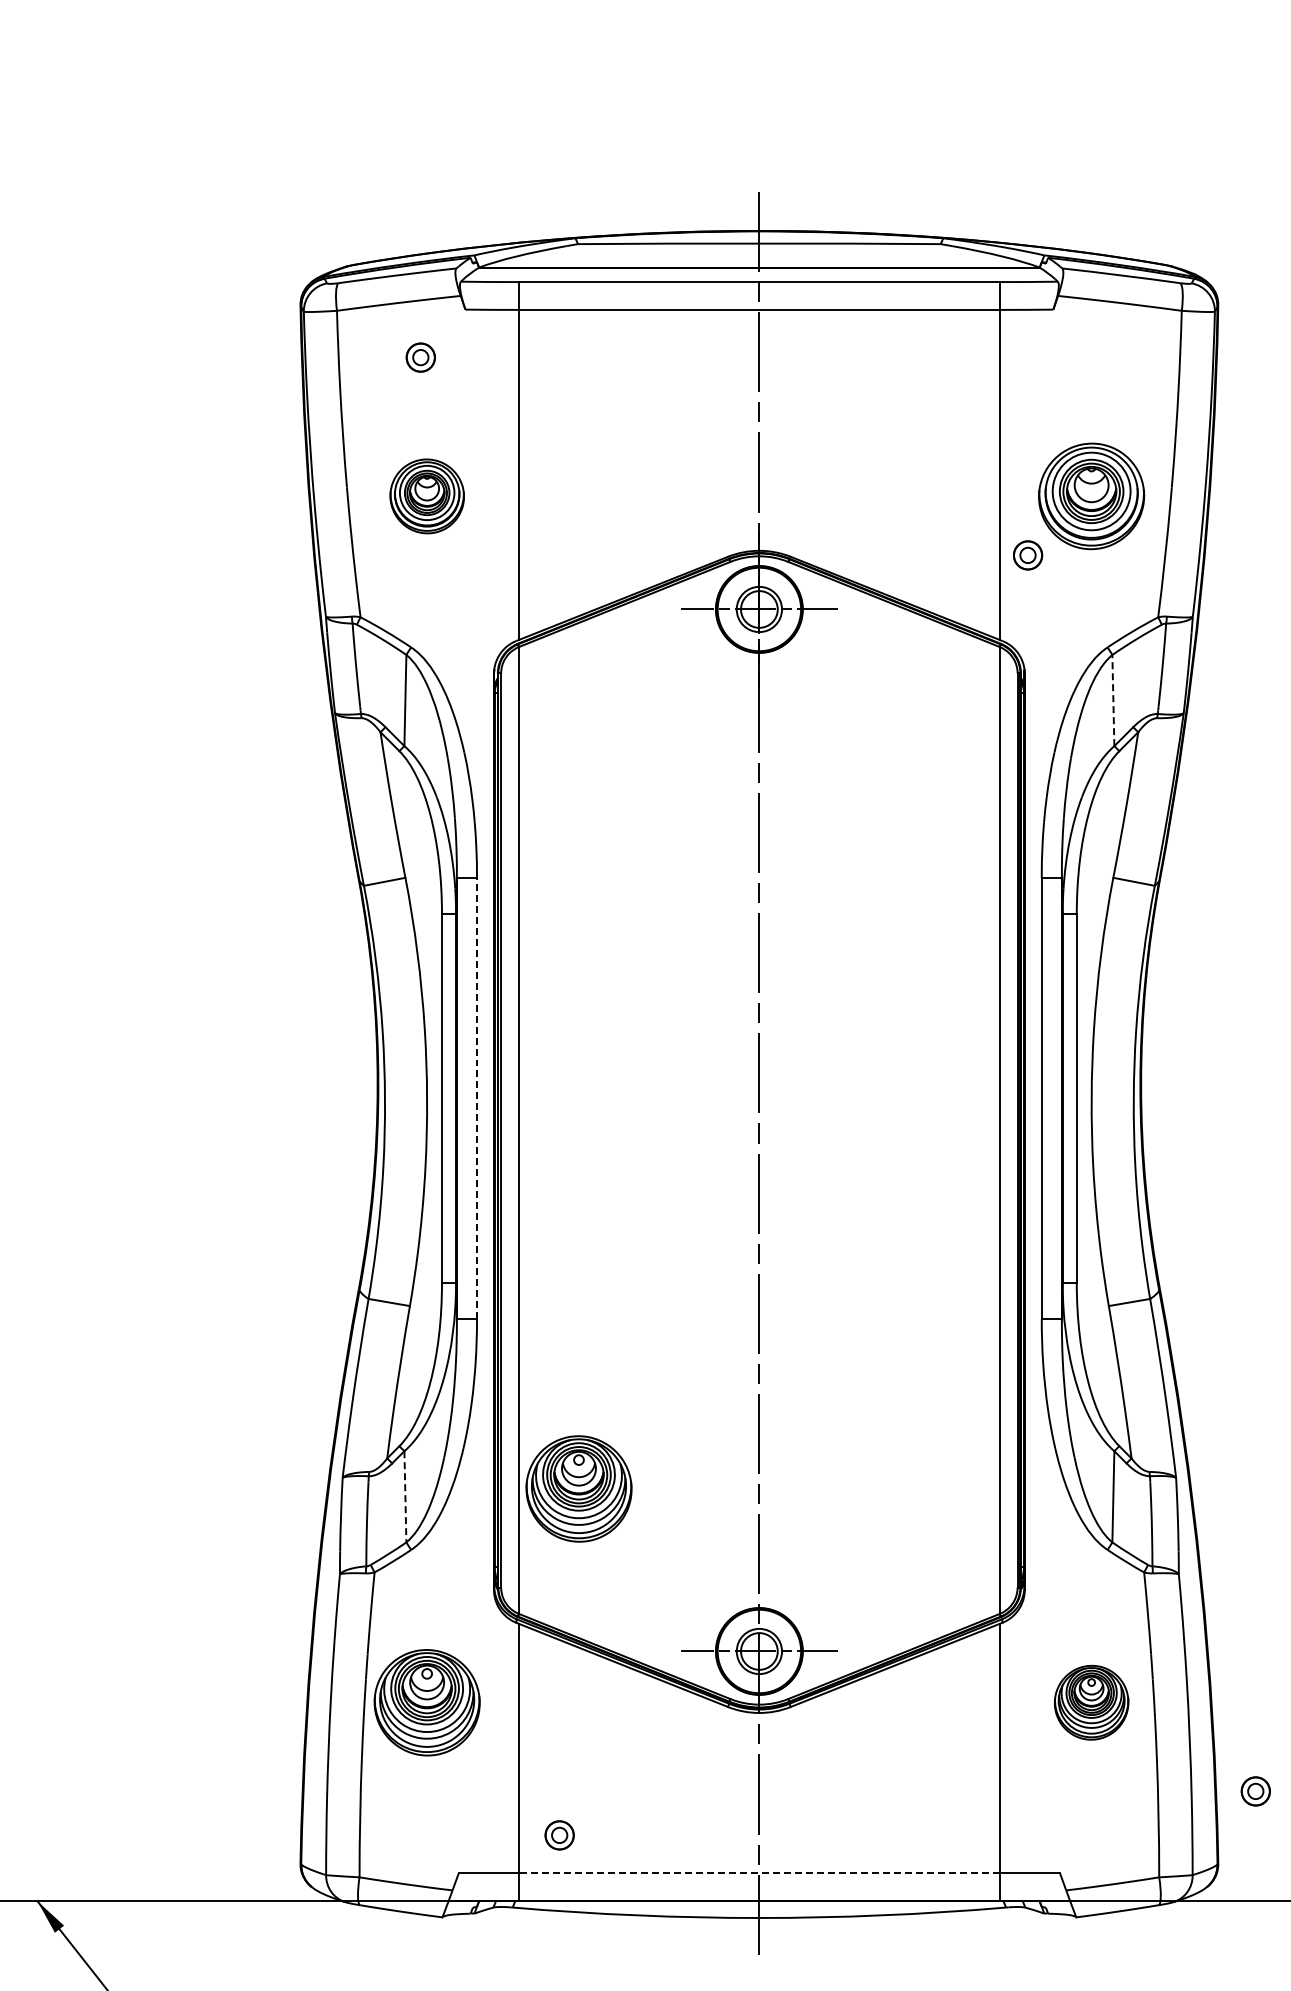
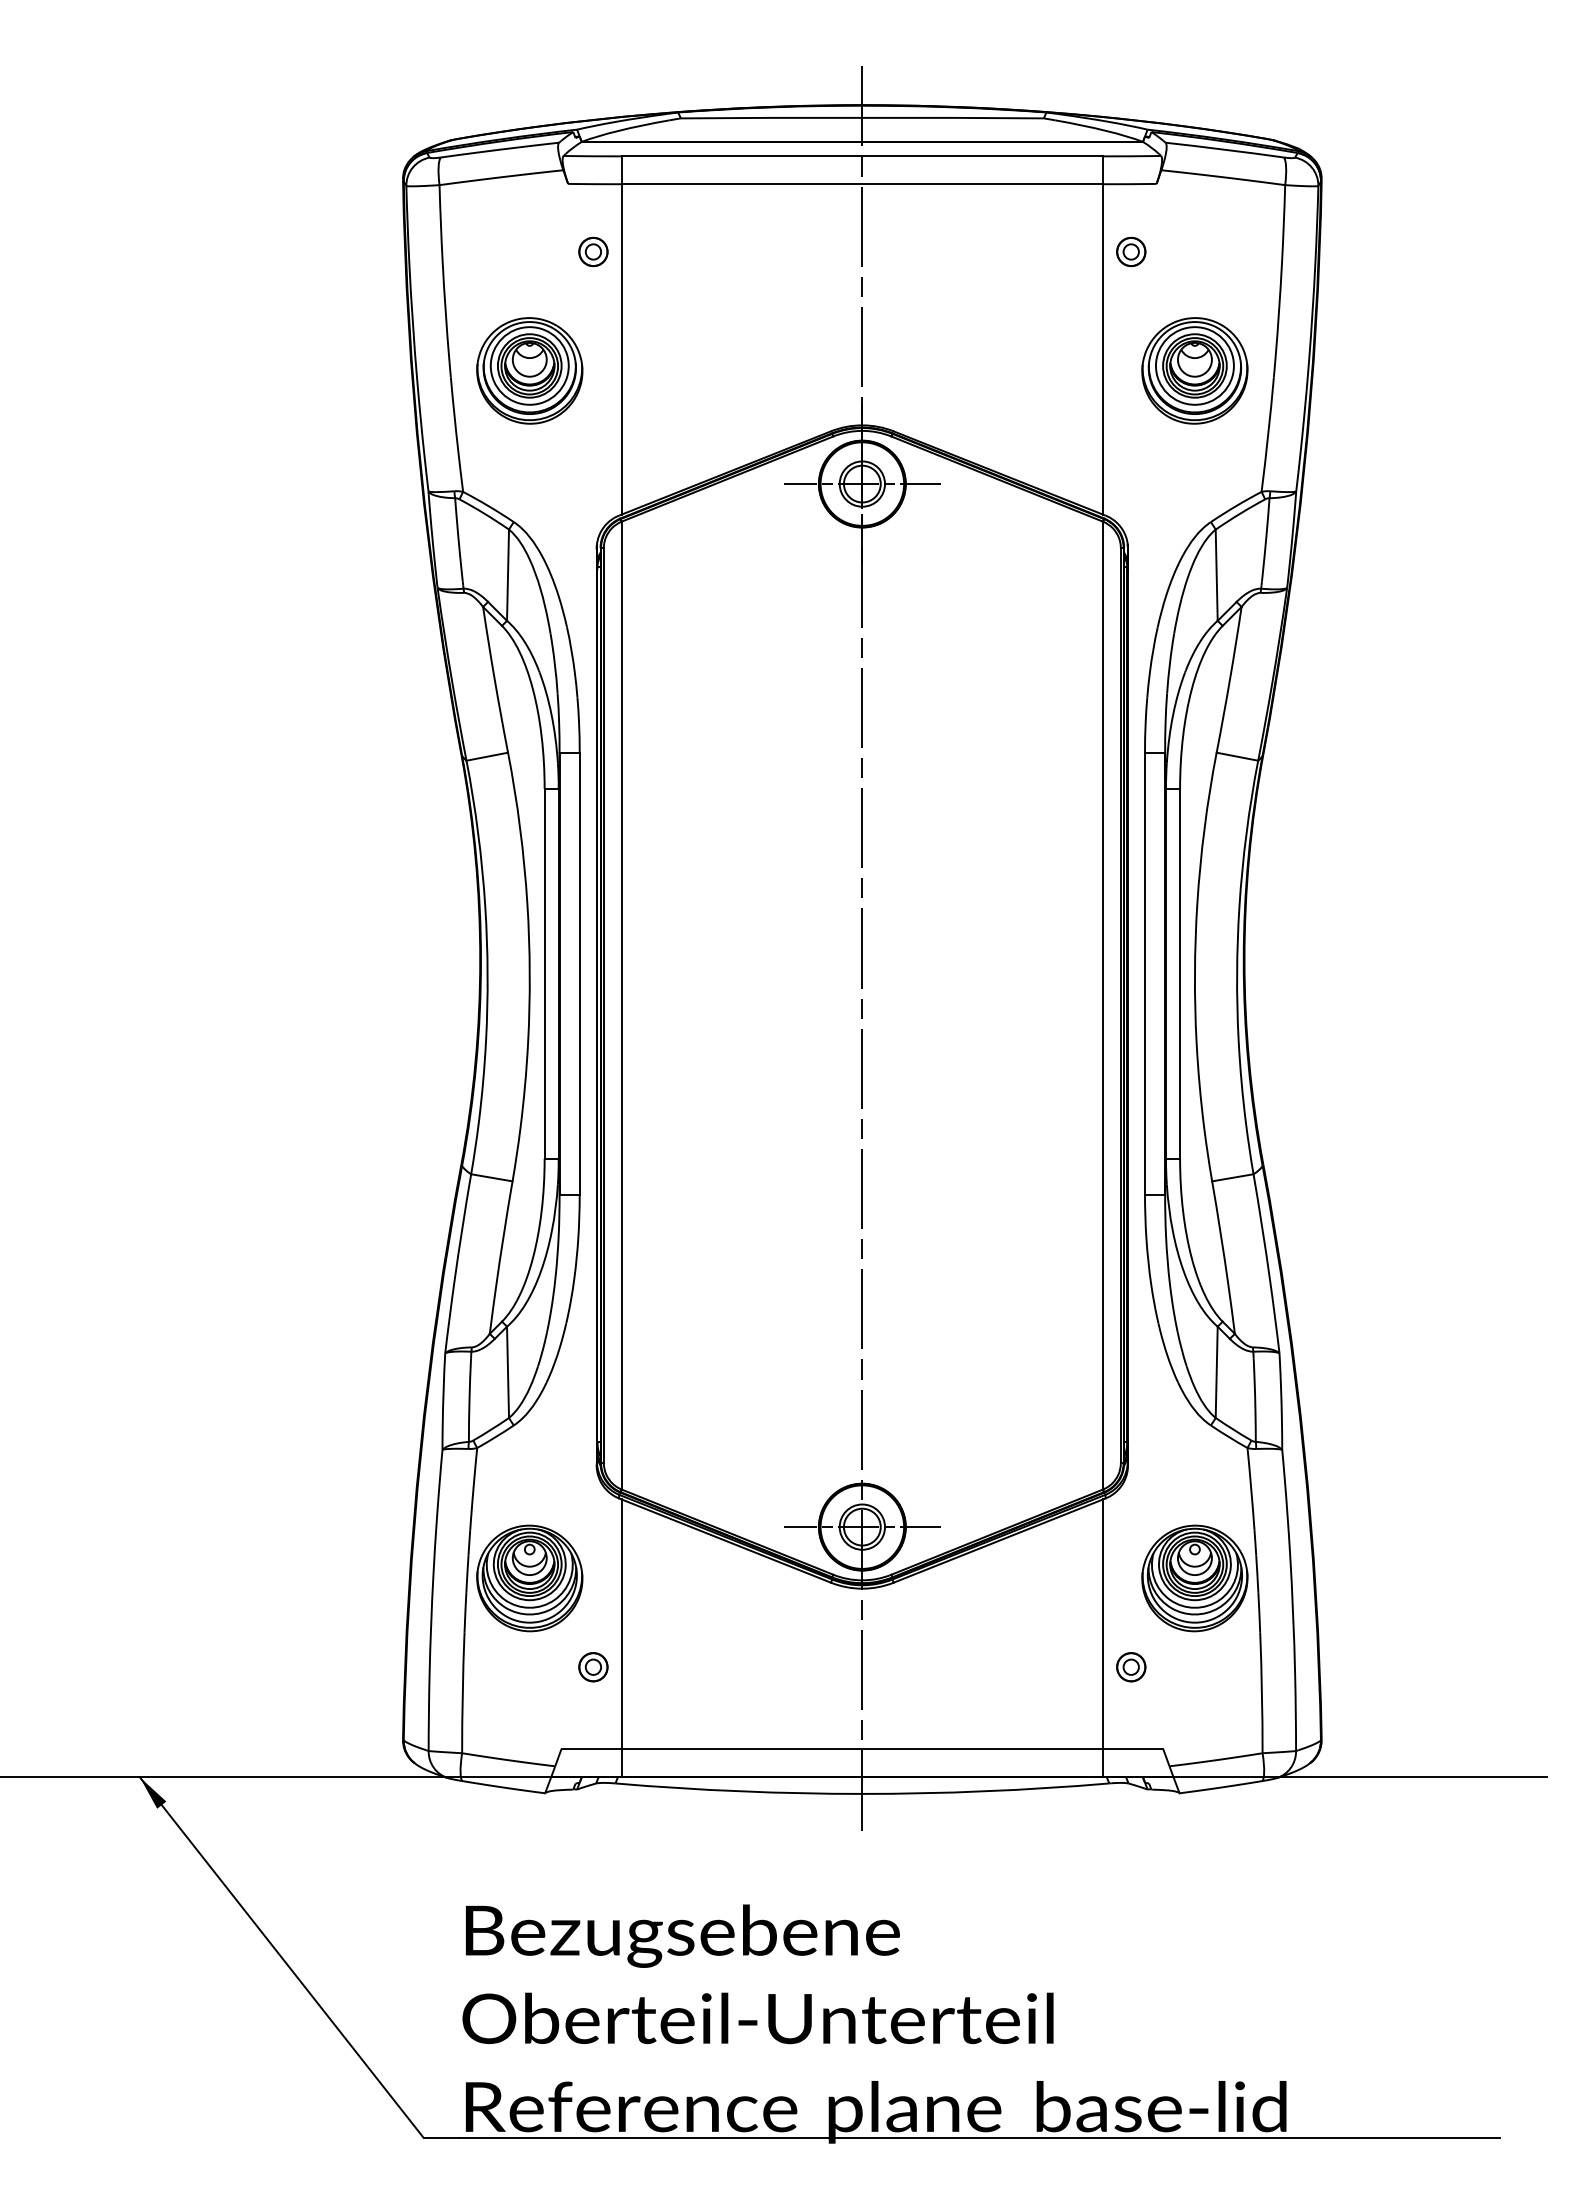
part: (420, 357) -> (593, 251), moved
part: (426, 496) -> (529, 370), size x1.43
part: (1028, 554) -> (1131, 251), moved
line: (1113, 700) -> (1216, 575), dashed -> solid
line: (476, 1098) -> (579, 973), dashed -> solid
part: (578, 1489) -> (681, 1364), removed
line: (405, 1496) -> (508, 1372), dashed -> solid
part: (1091, 1702) -> (1194, 1578), size x1.43
part: (1256, 1791) -> (1131, 1667), moved
part: (559, 1835) -> (593, 1667), moved
line: (759, 1873) -> (862, 1749), dashed -> solid

